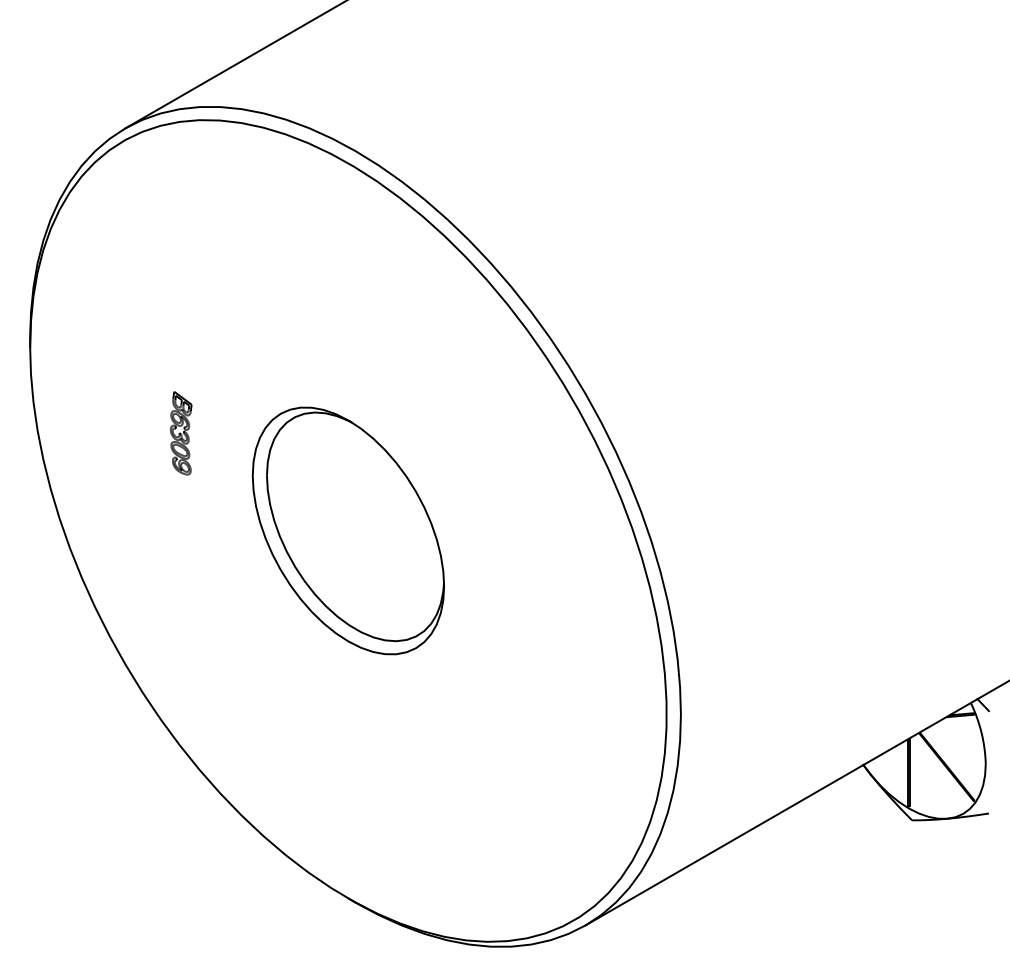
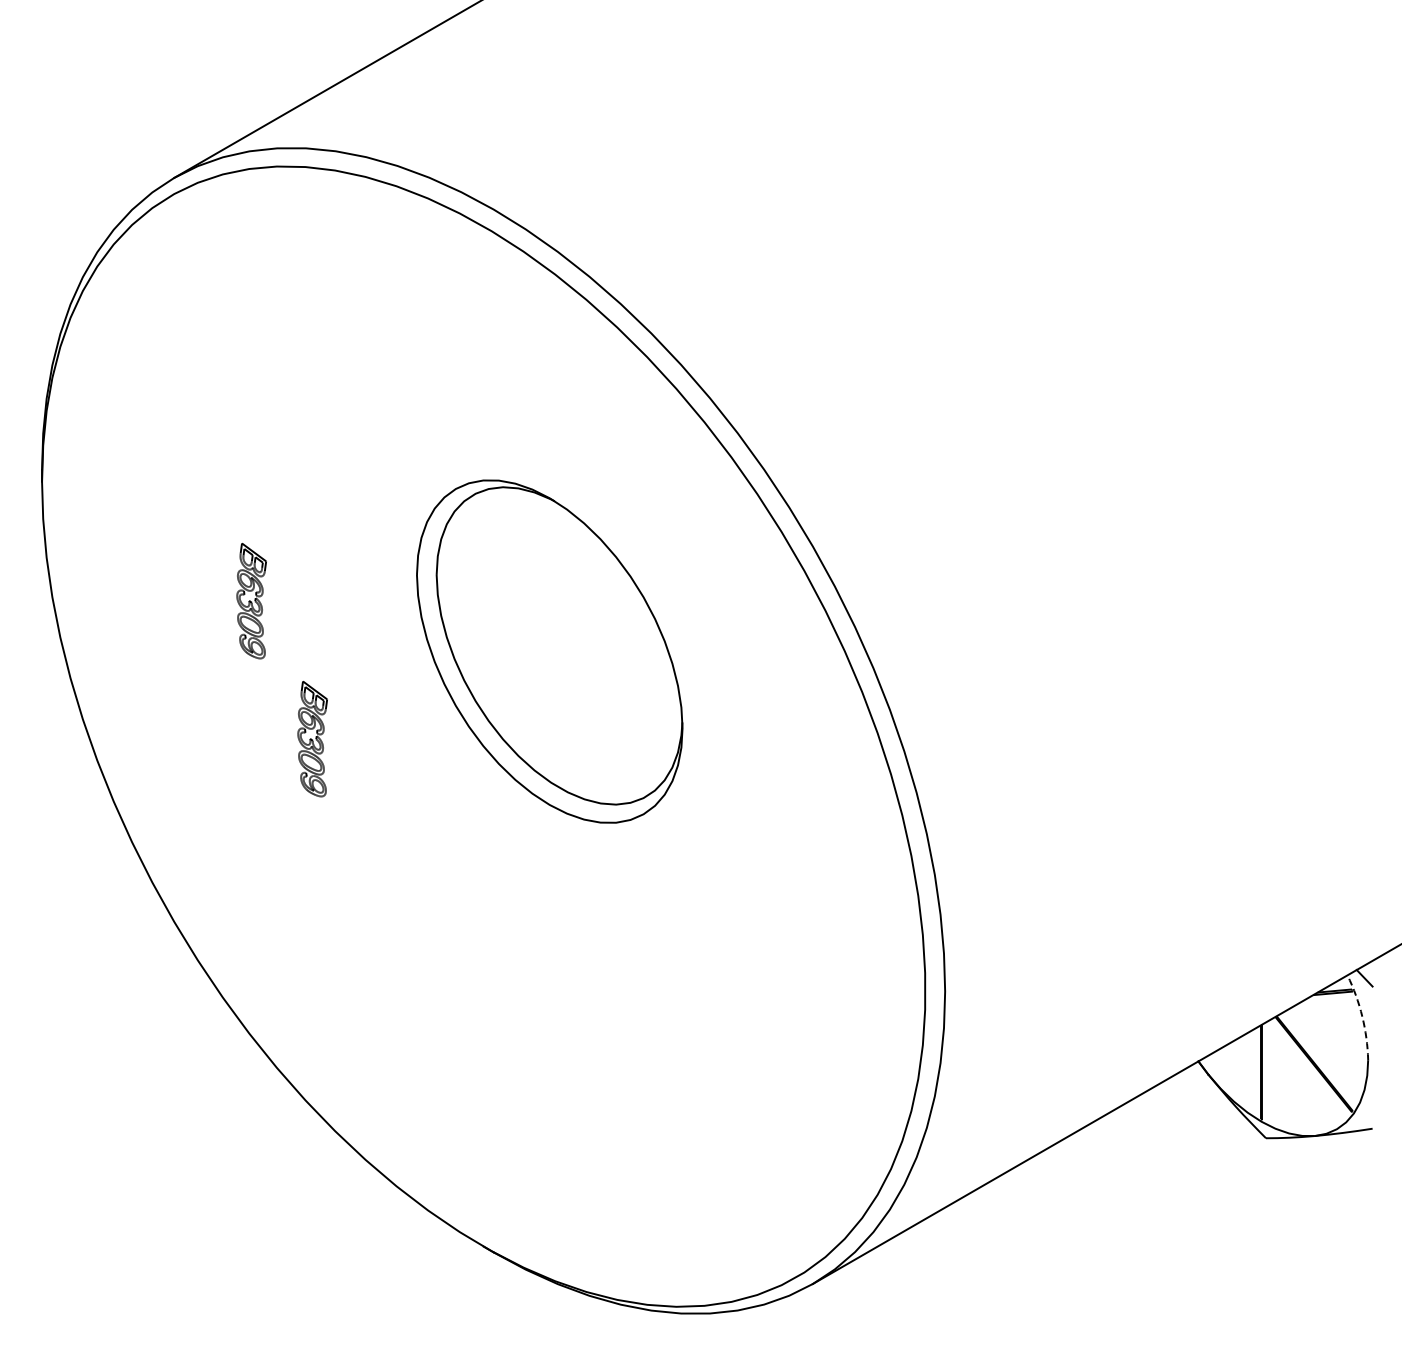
part: (348, 530) -> (549, 651), moved
part: (225, 533) -> (312, 739), added
arc: (981, 732) -> (1362, 1016), solid -> dashed

